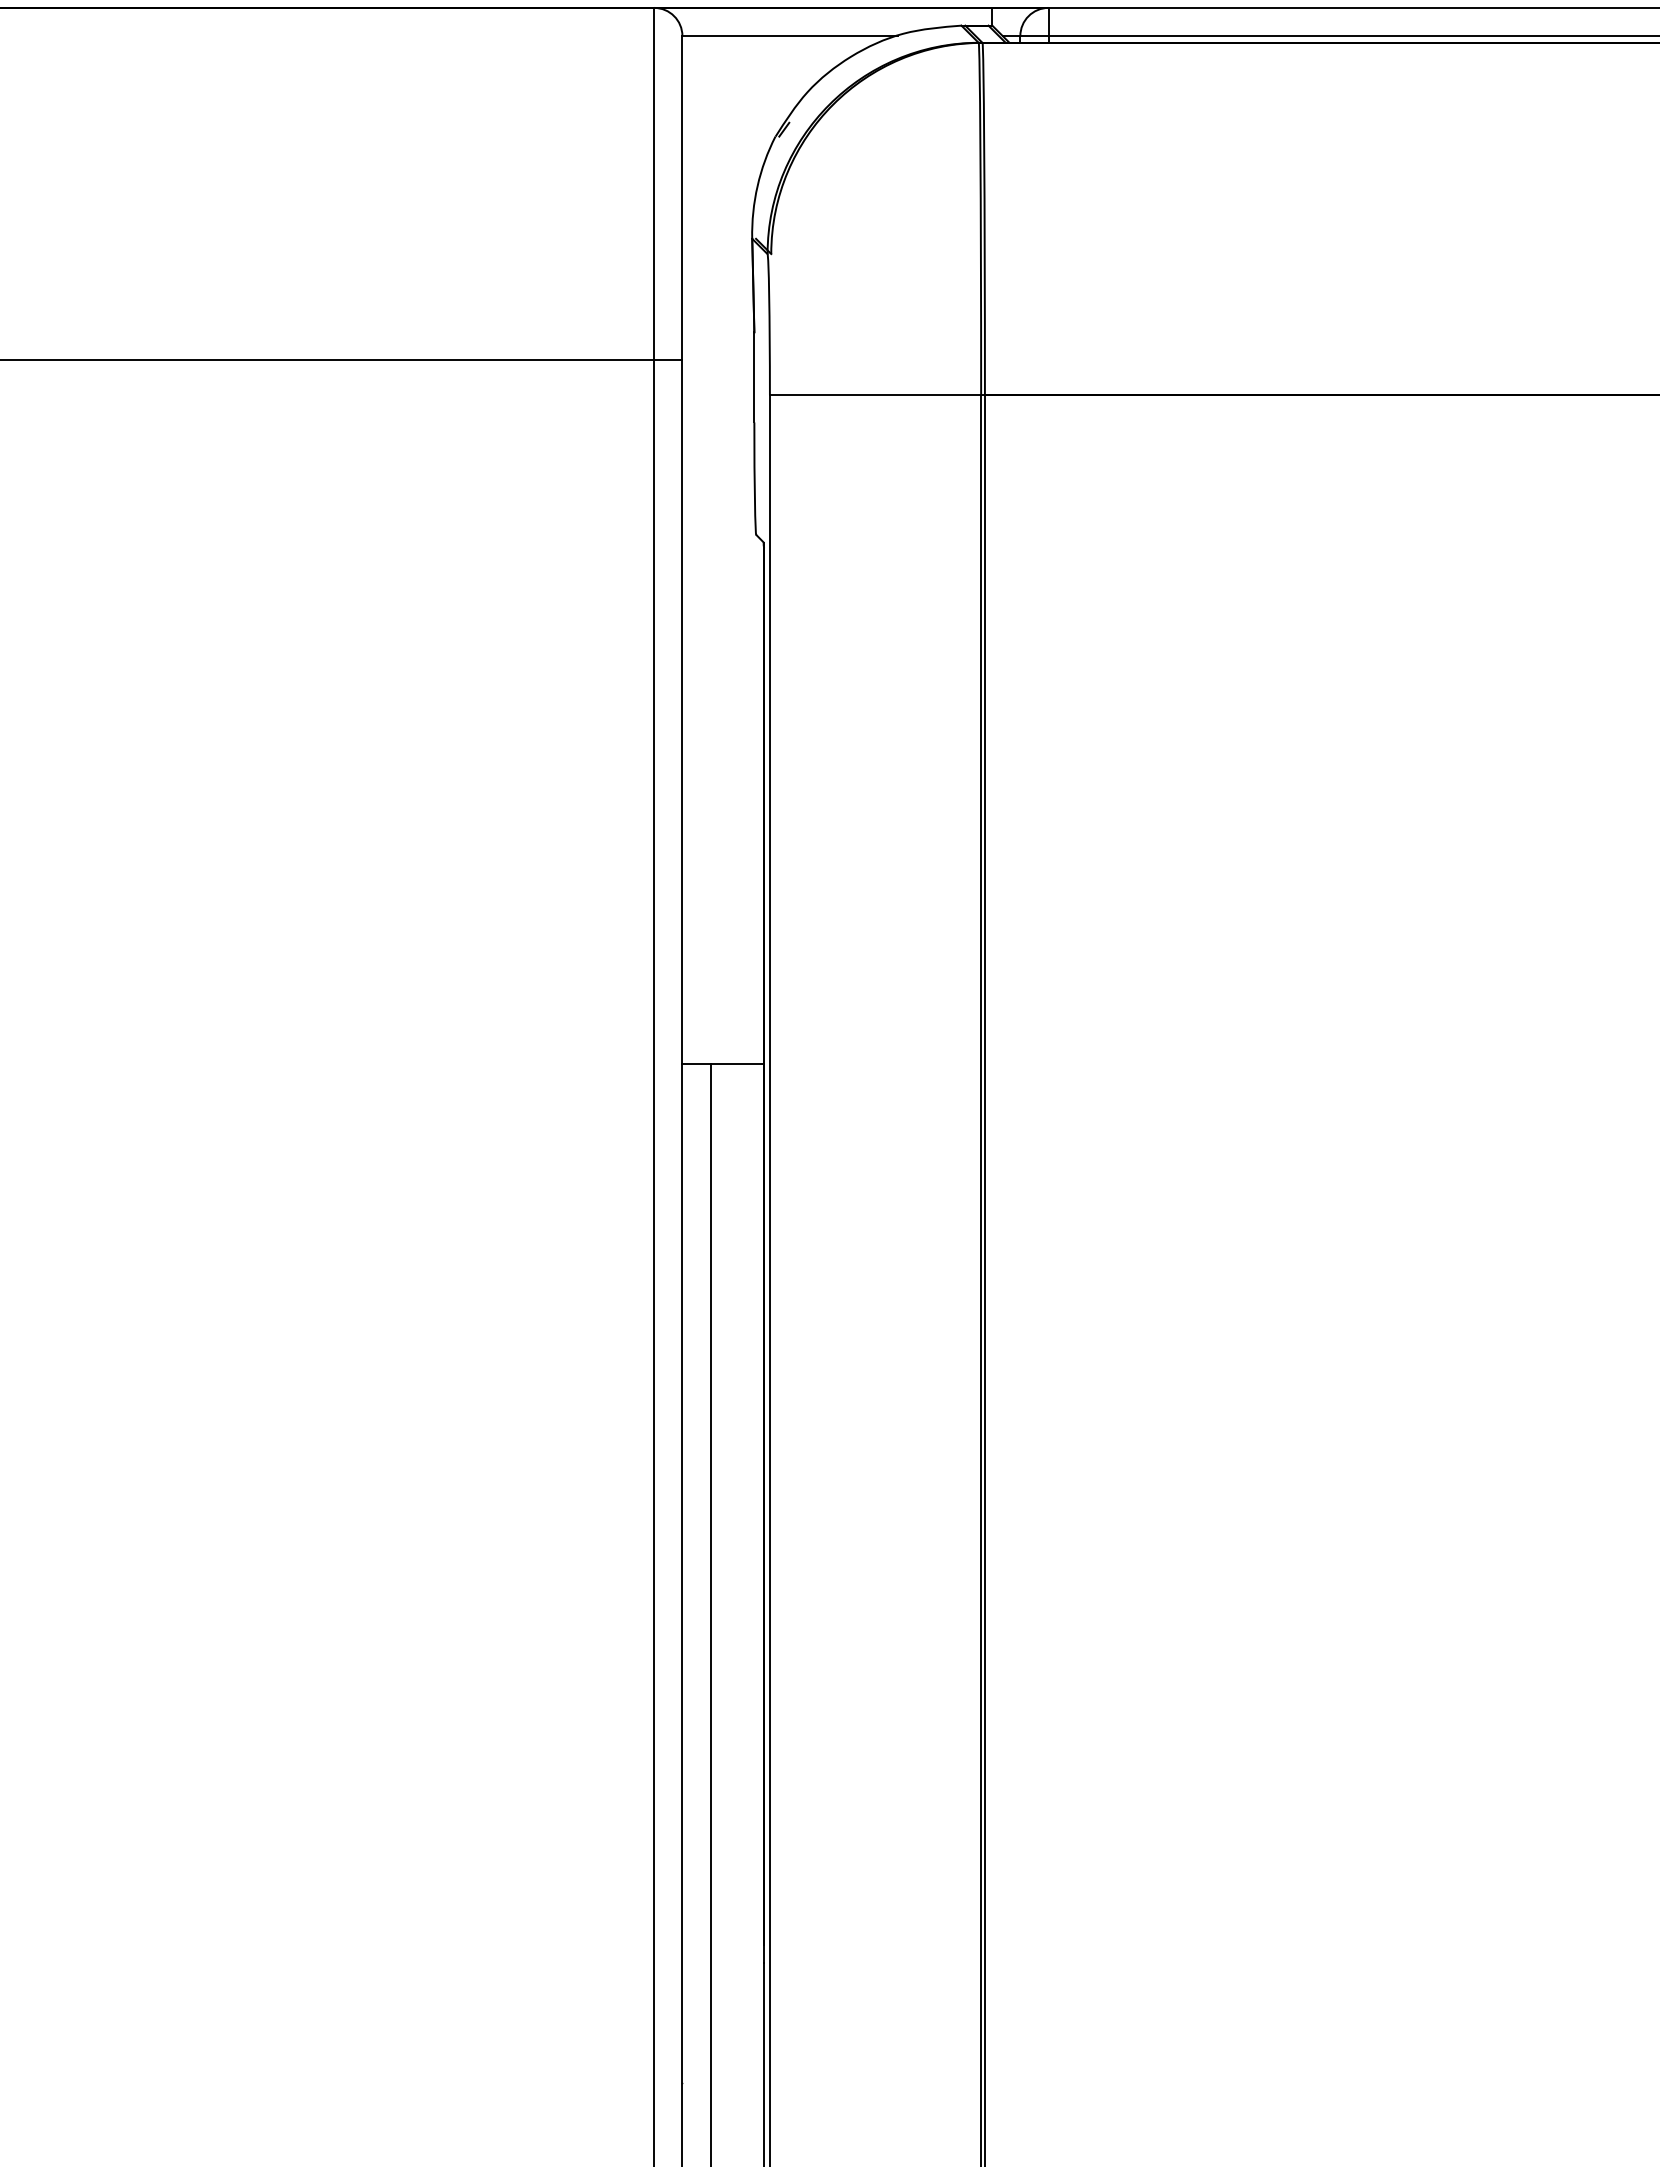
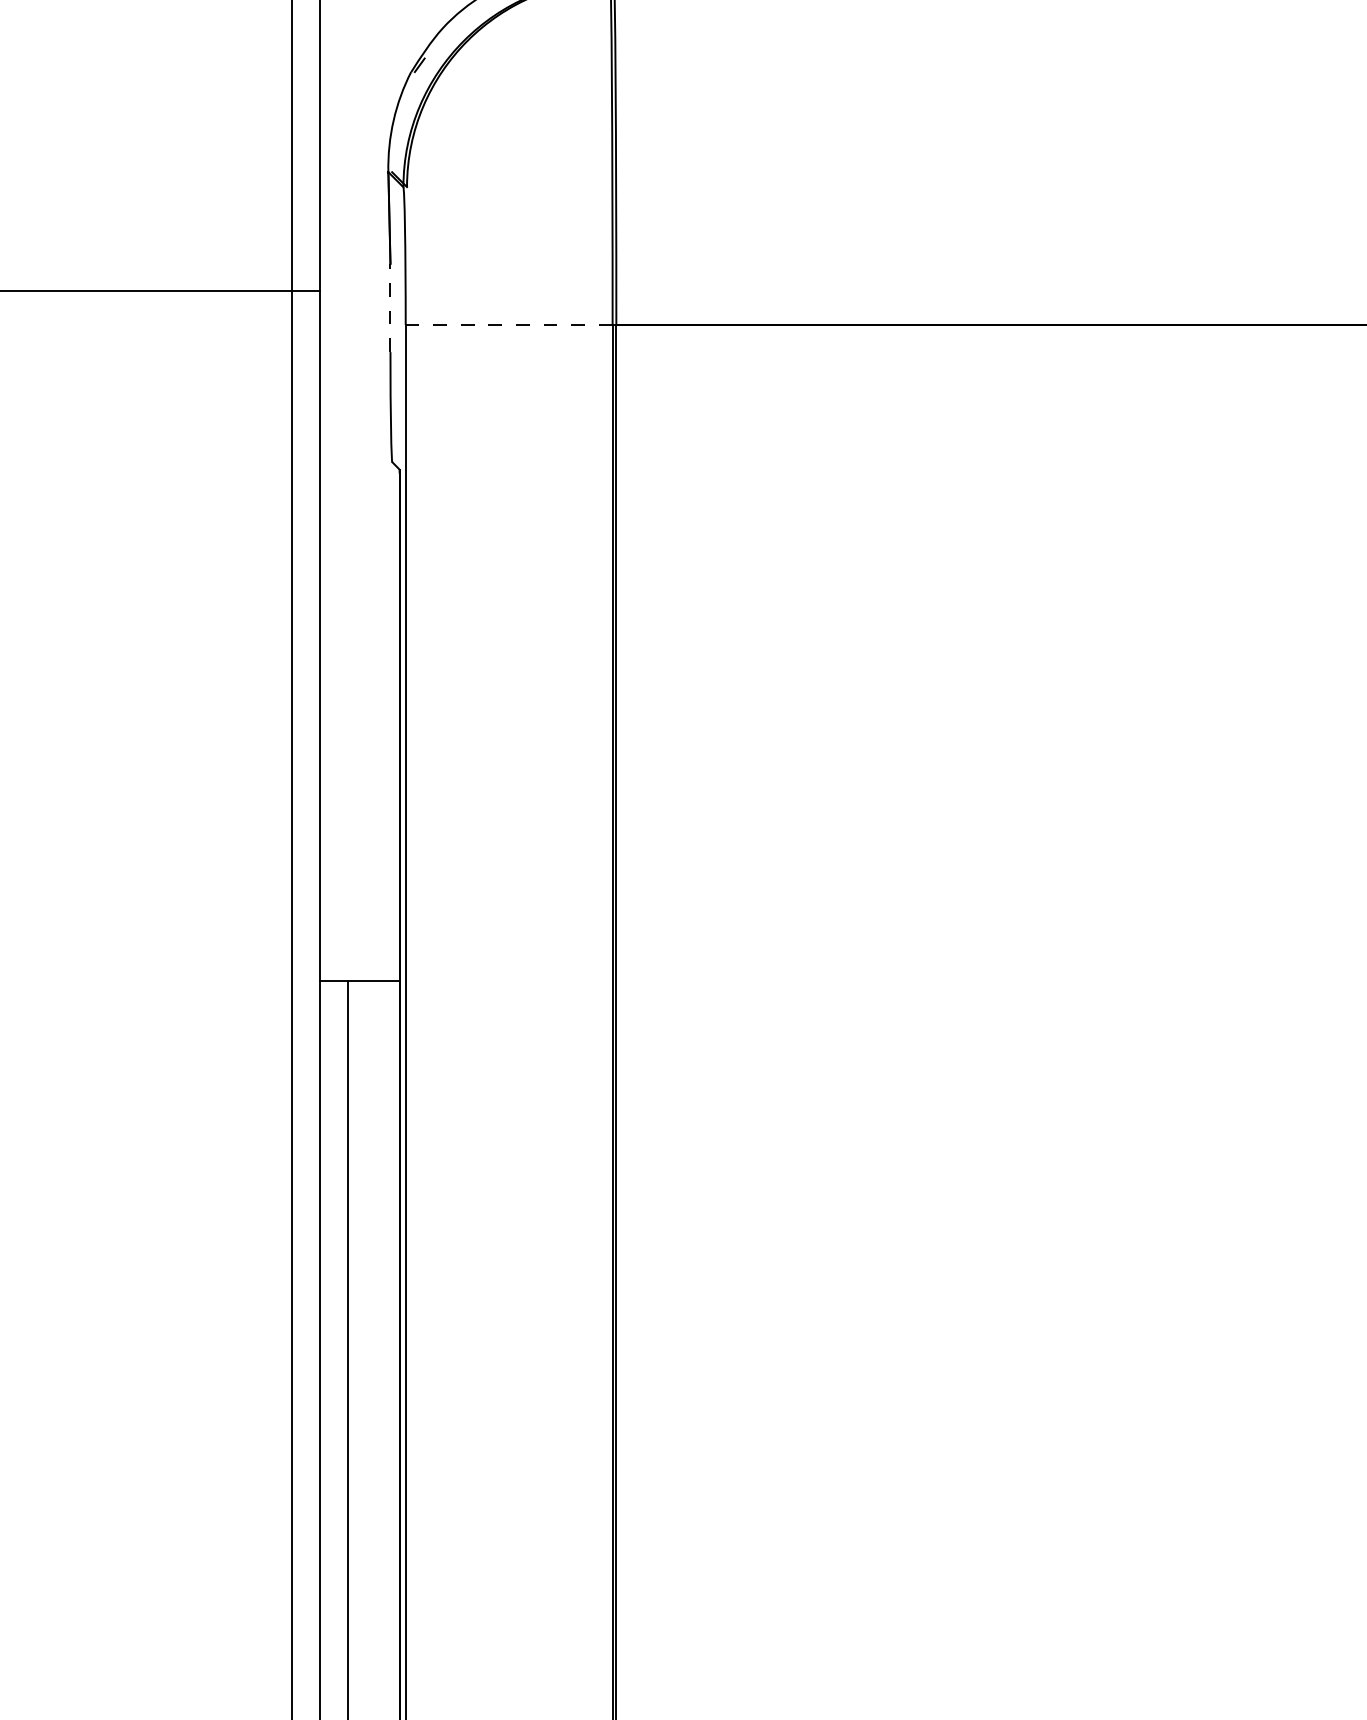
line: (754, 376) -> (390, 307), solid -> dashed
line: (875, 394) -> (509, 324), solid -> dashed

